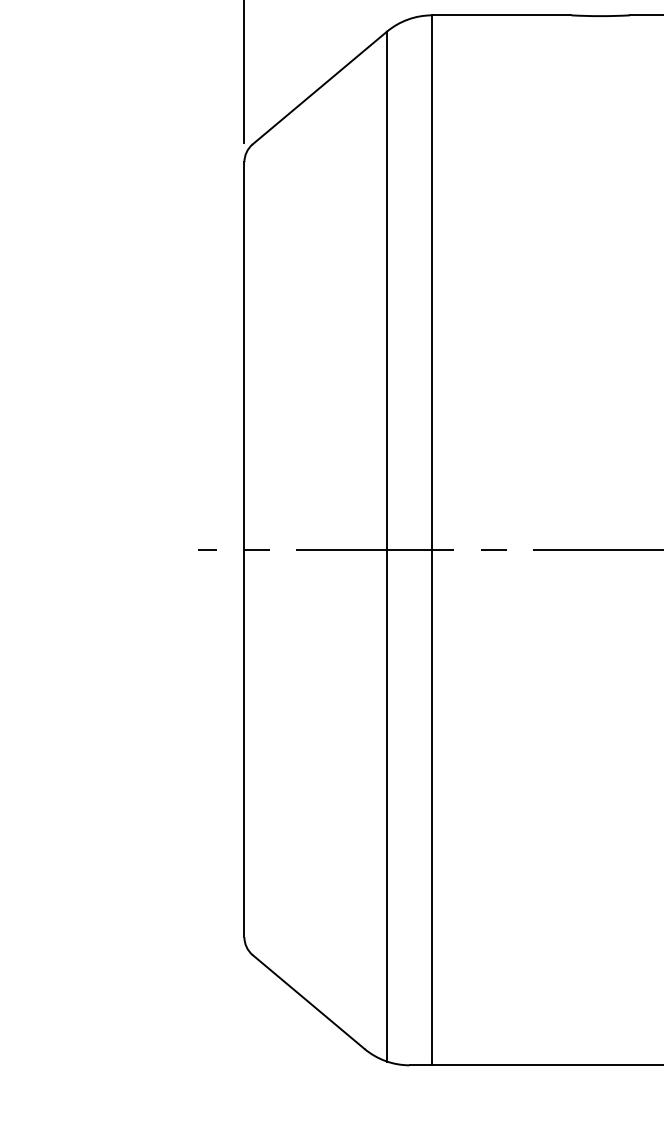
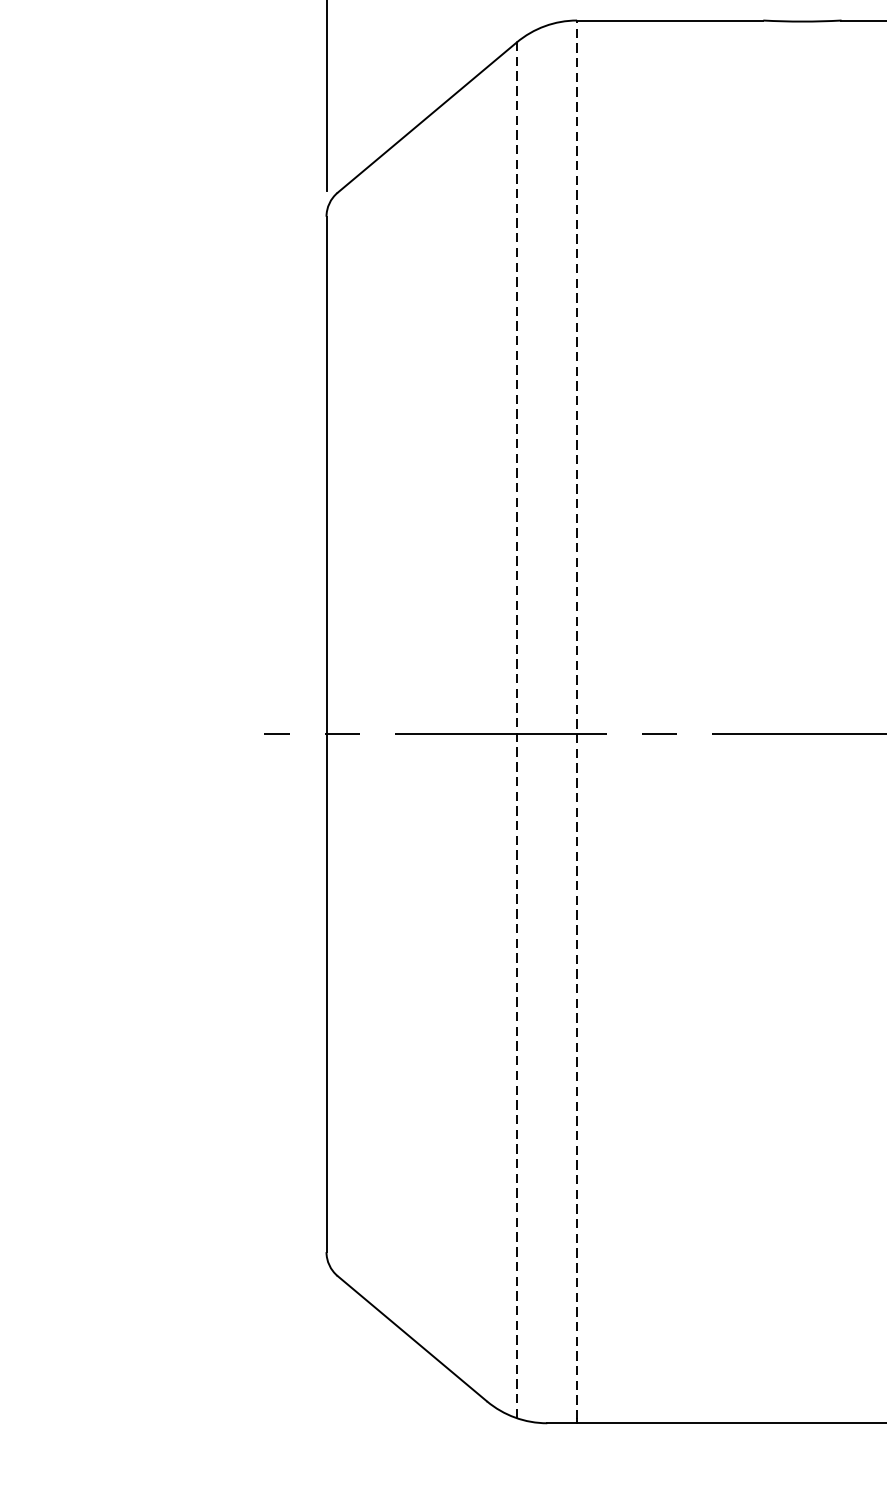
line: (432, 538) -> (577, 719), solid -> dashed
line: (386, 546) -> (516, 730), solid -> dashed

